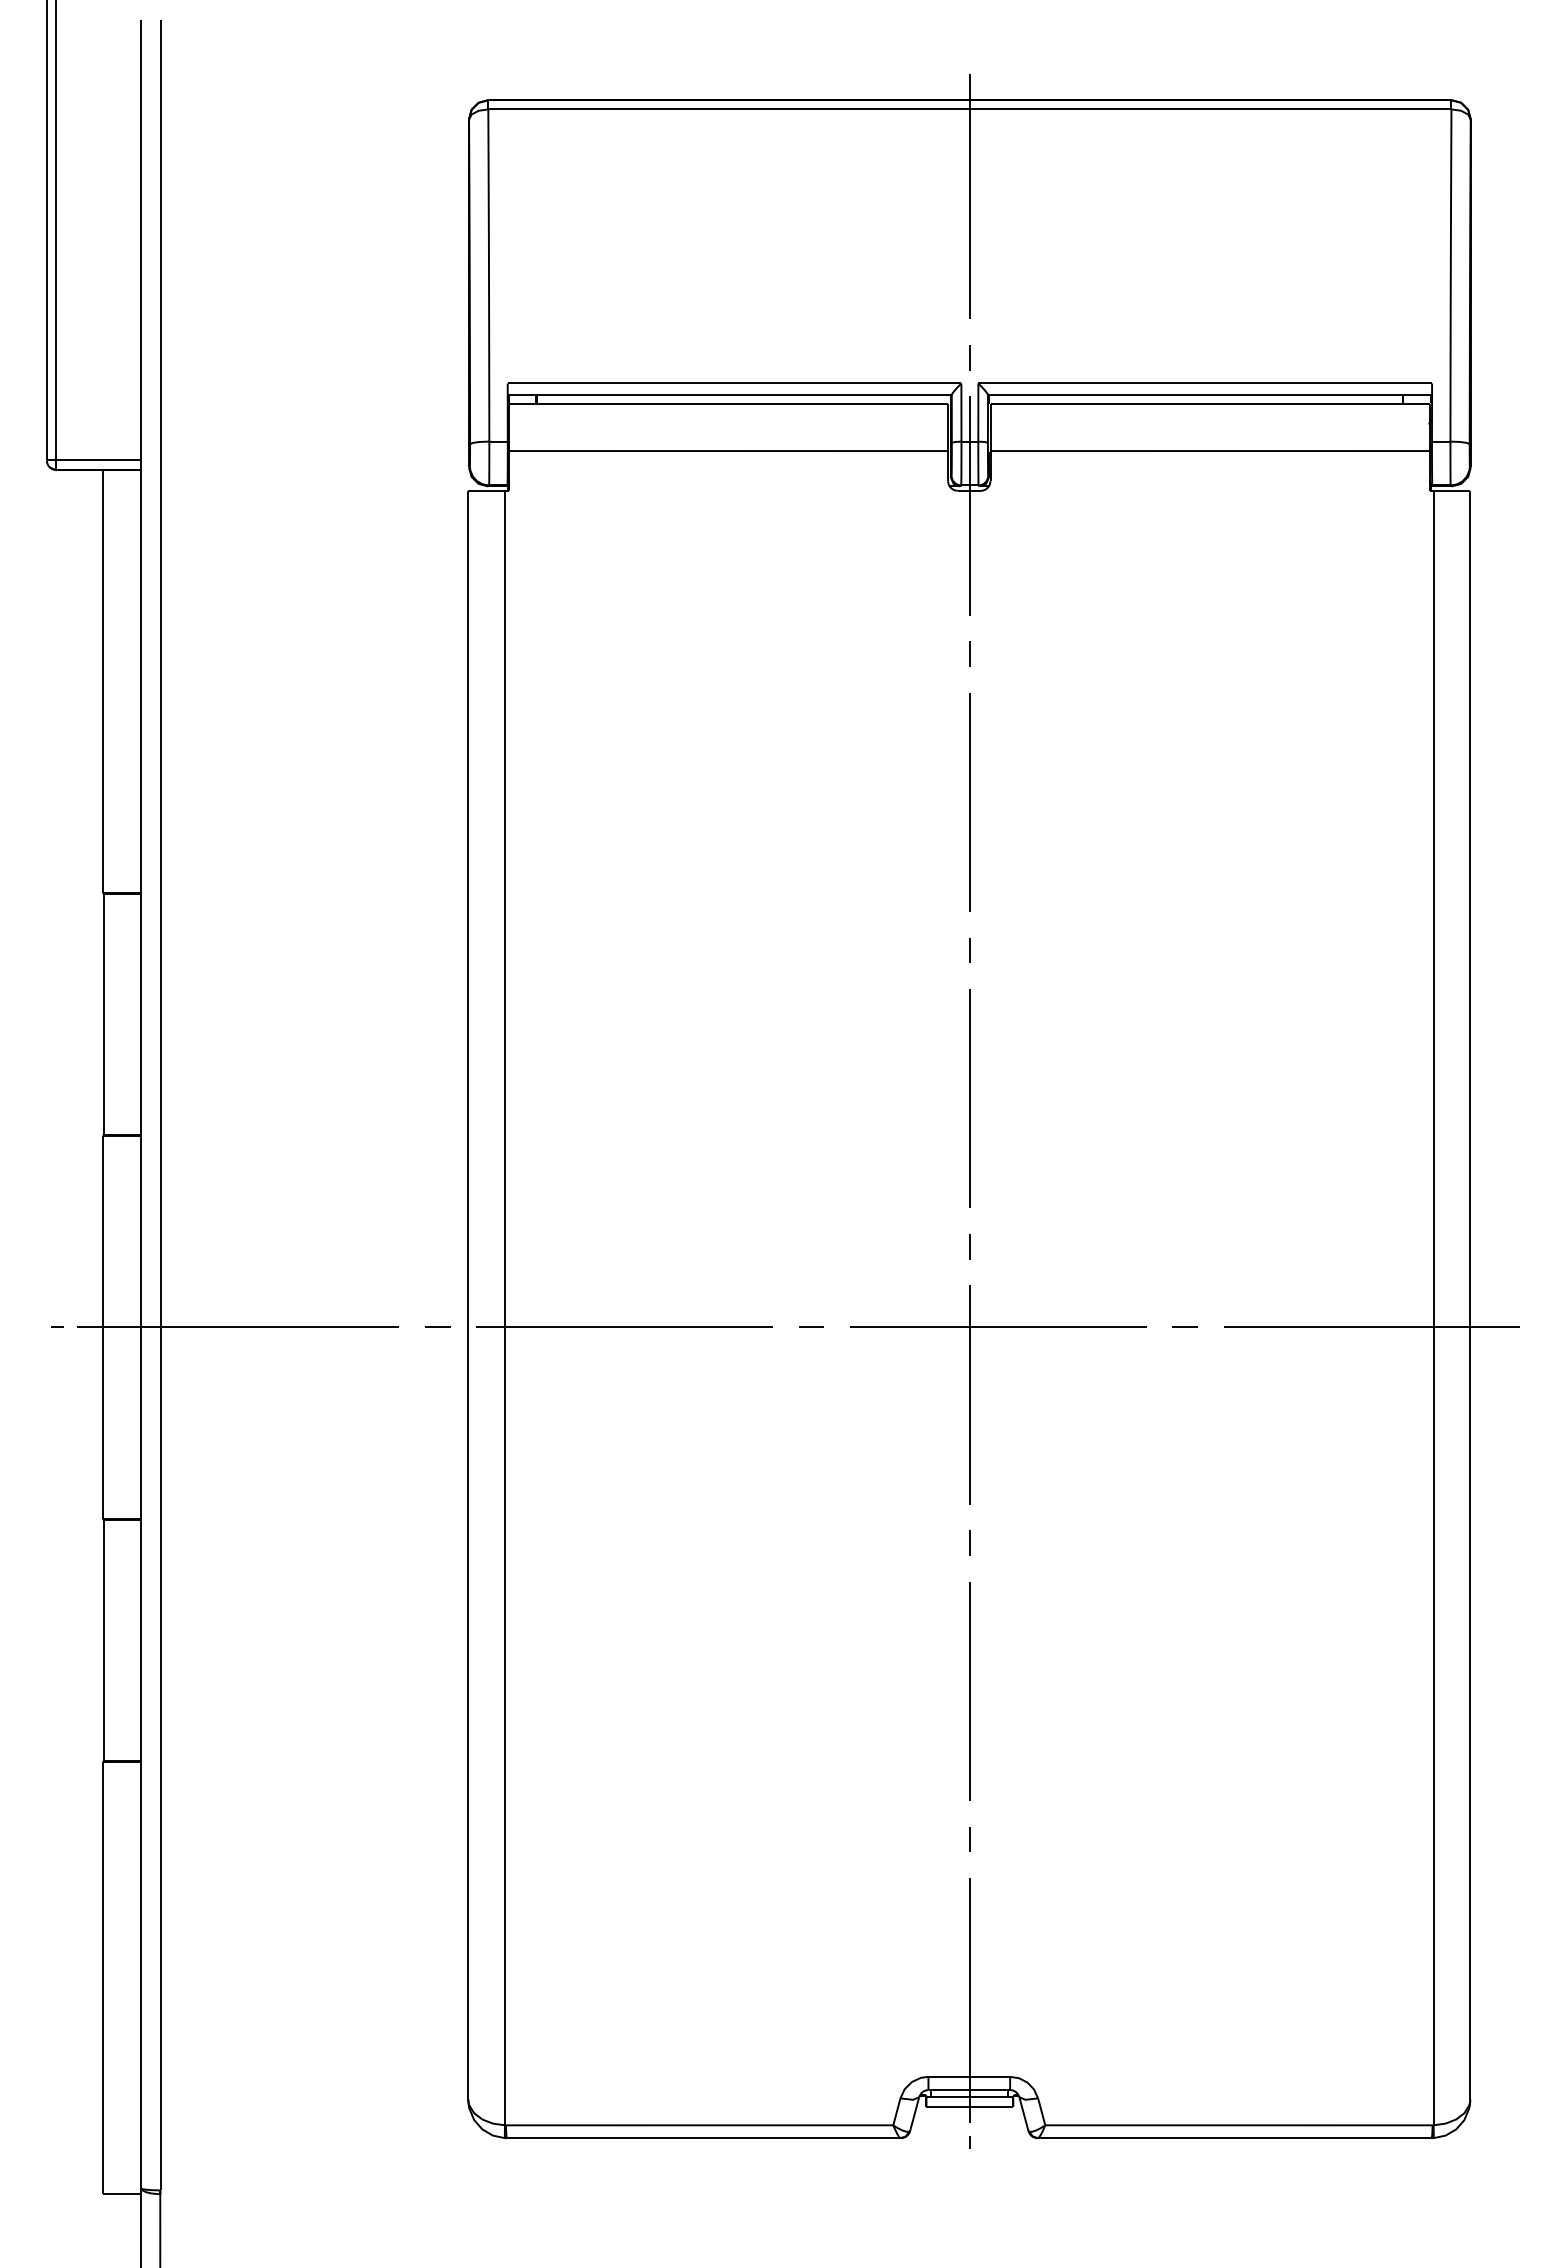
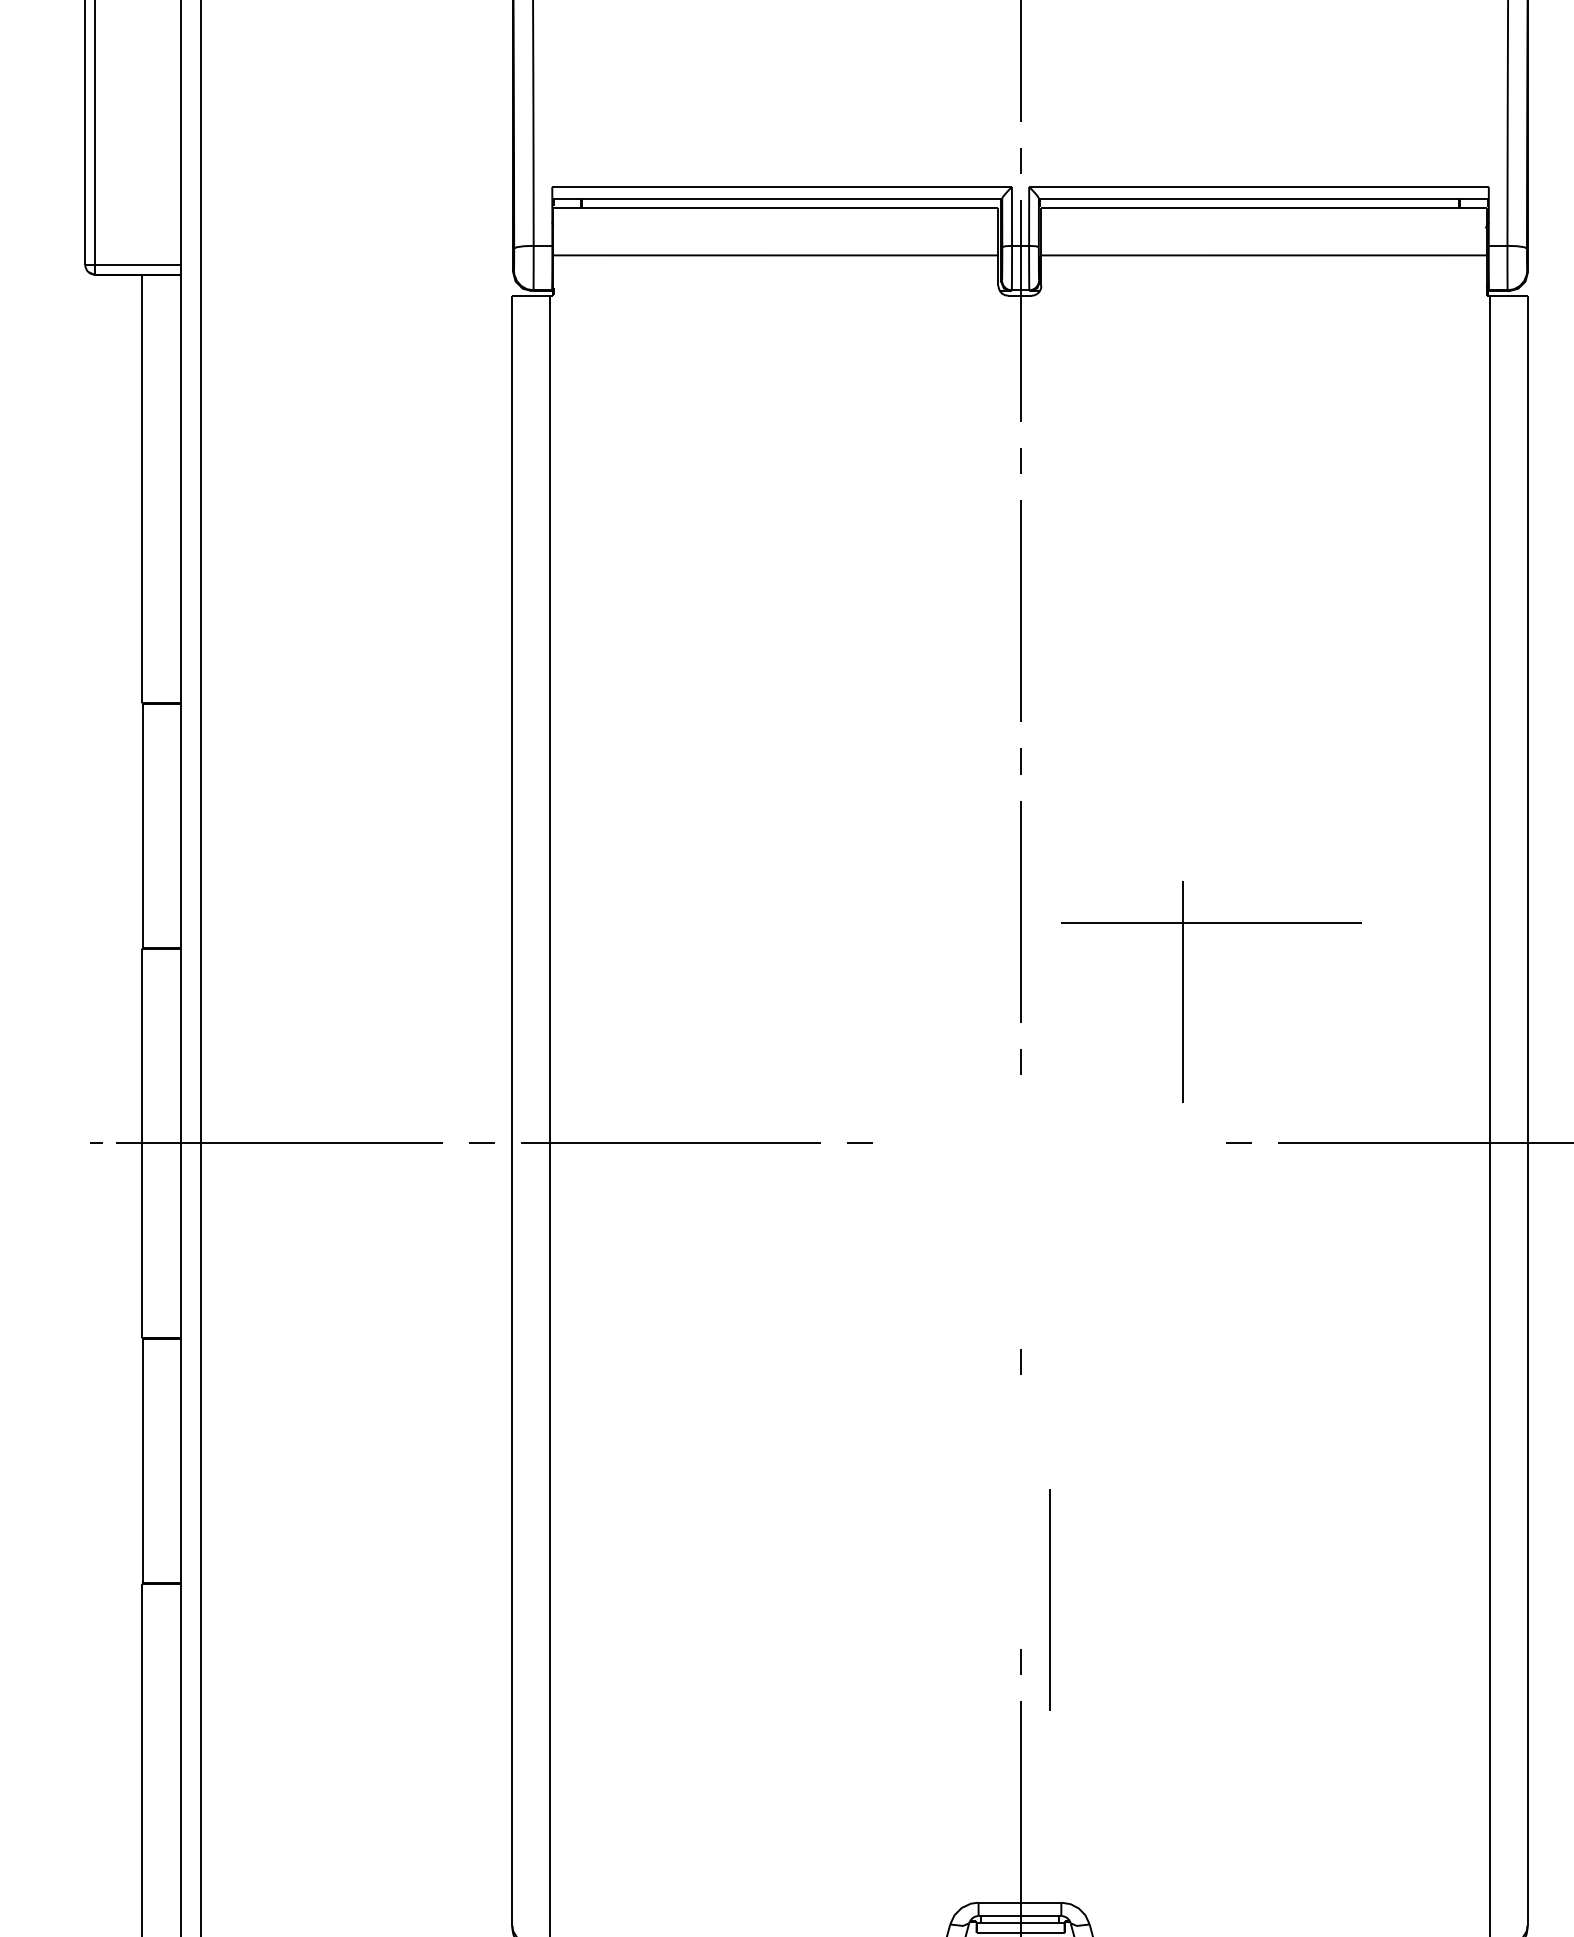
part: (970, 1394) -> (1183, 991), moved
line: (969, 1691) -> (1049, 1600), moved

